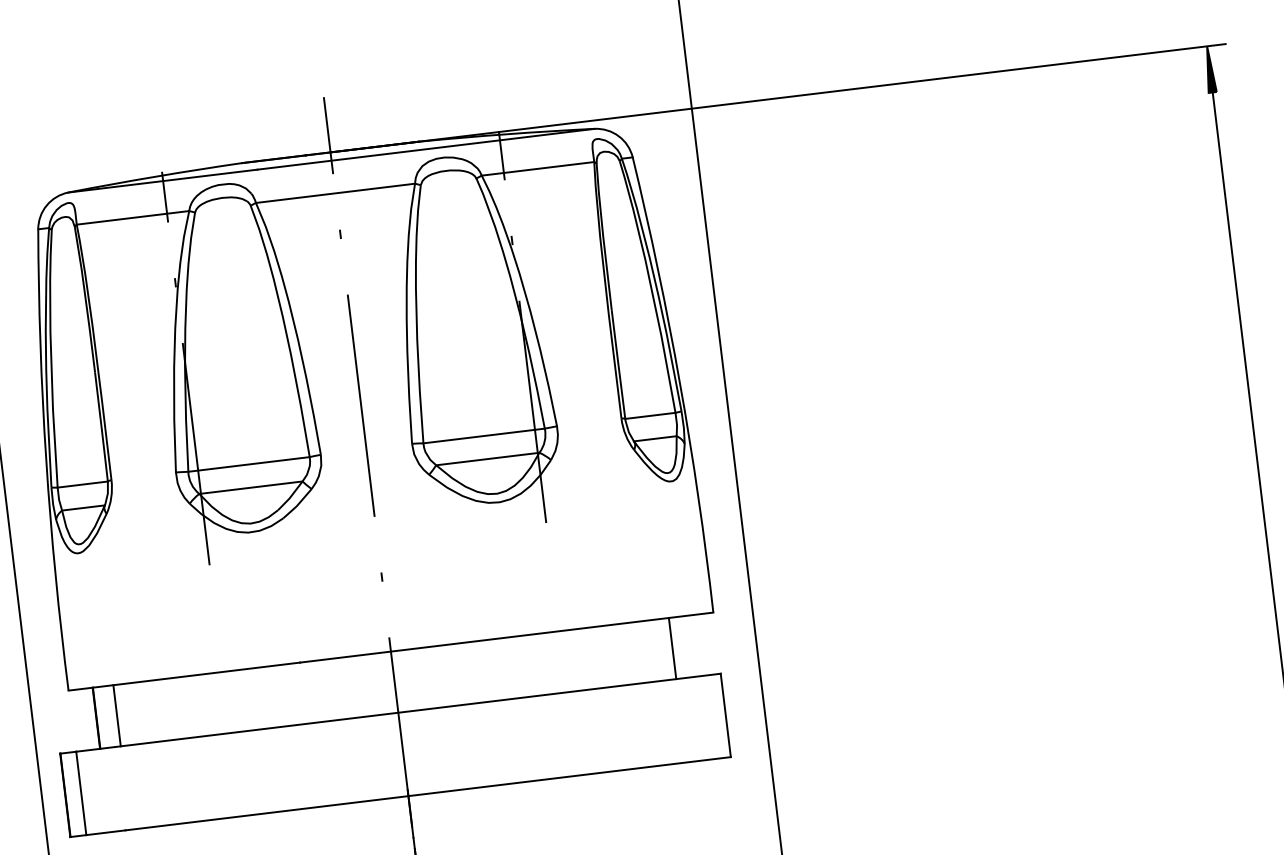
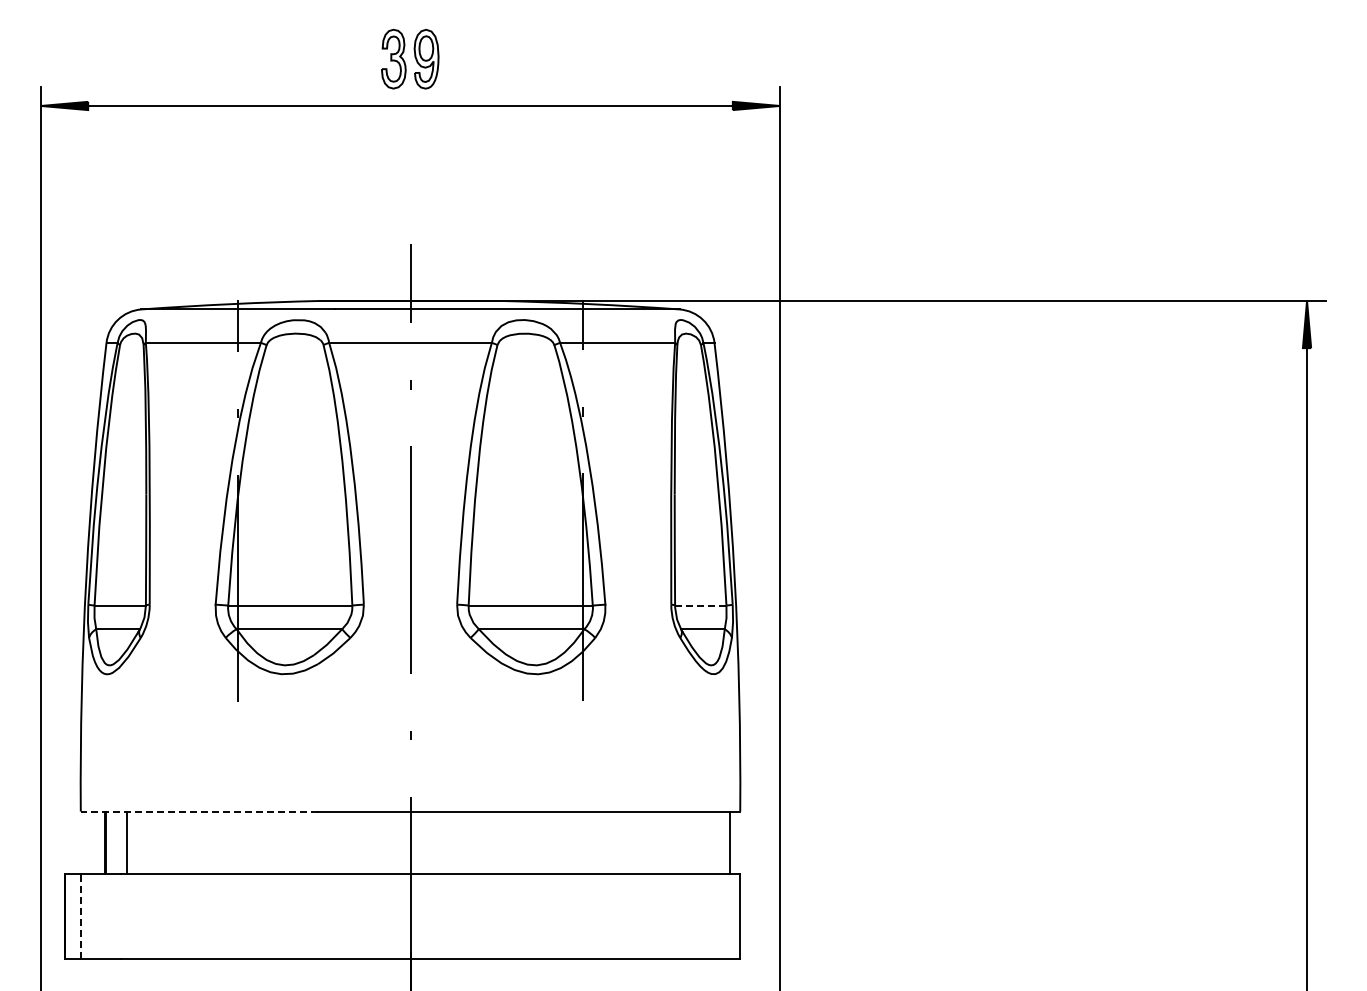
line: (650, 415) -> (700, 605), solid -> dashed
line: (672, 648) -> (729, 842), moved
line: (183, 676) -> (198, 811), solid -> dashed
line: (81, 793) -> (81, 916), solid -> dashed

